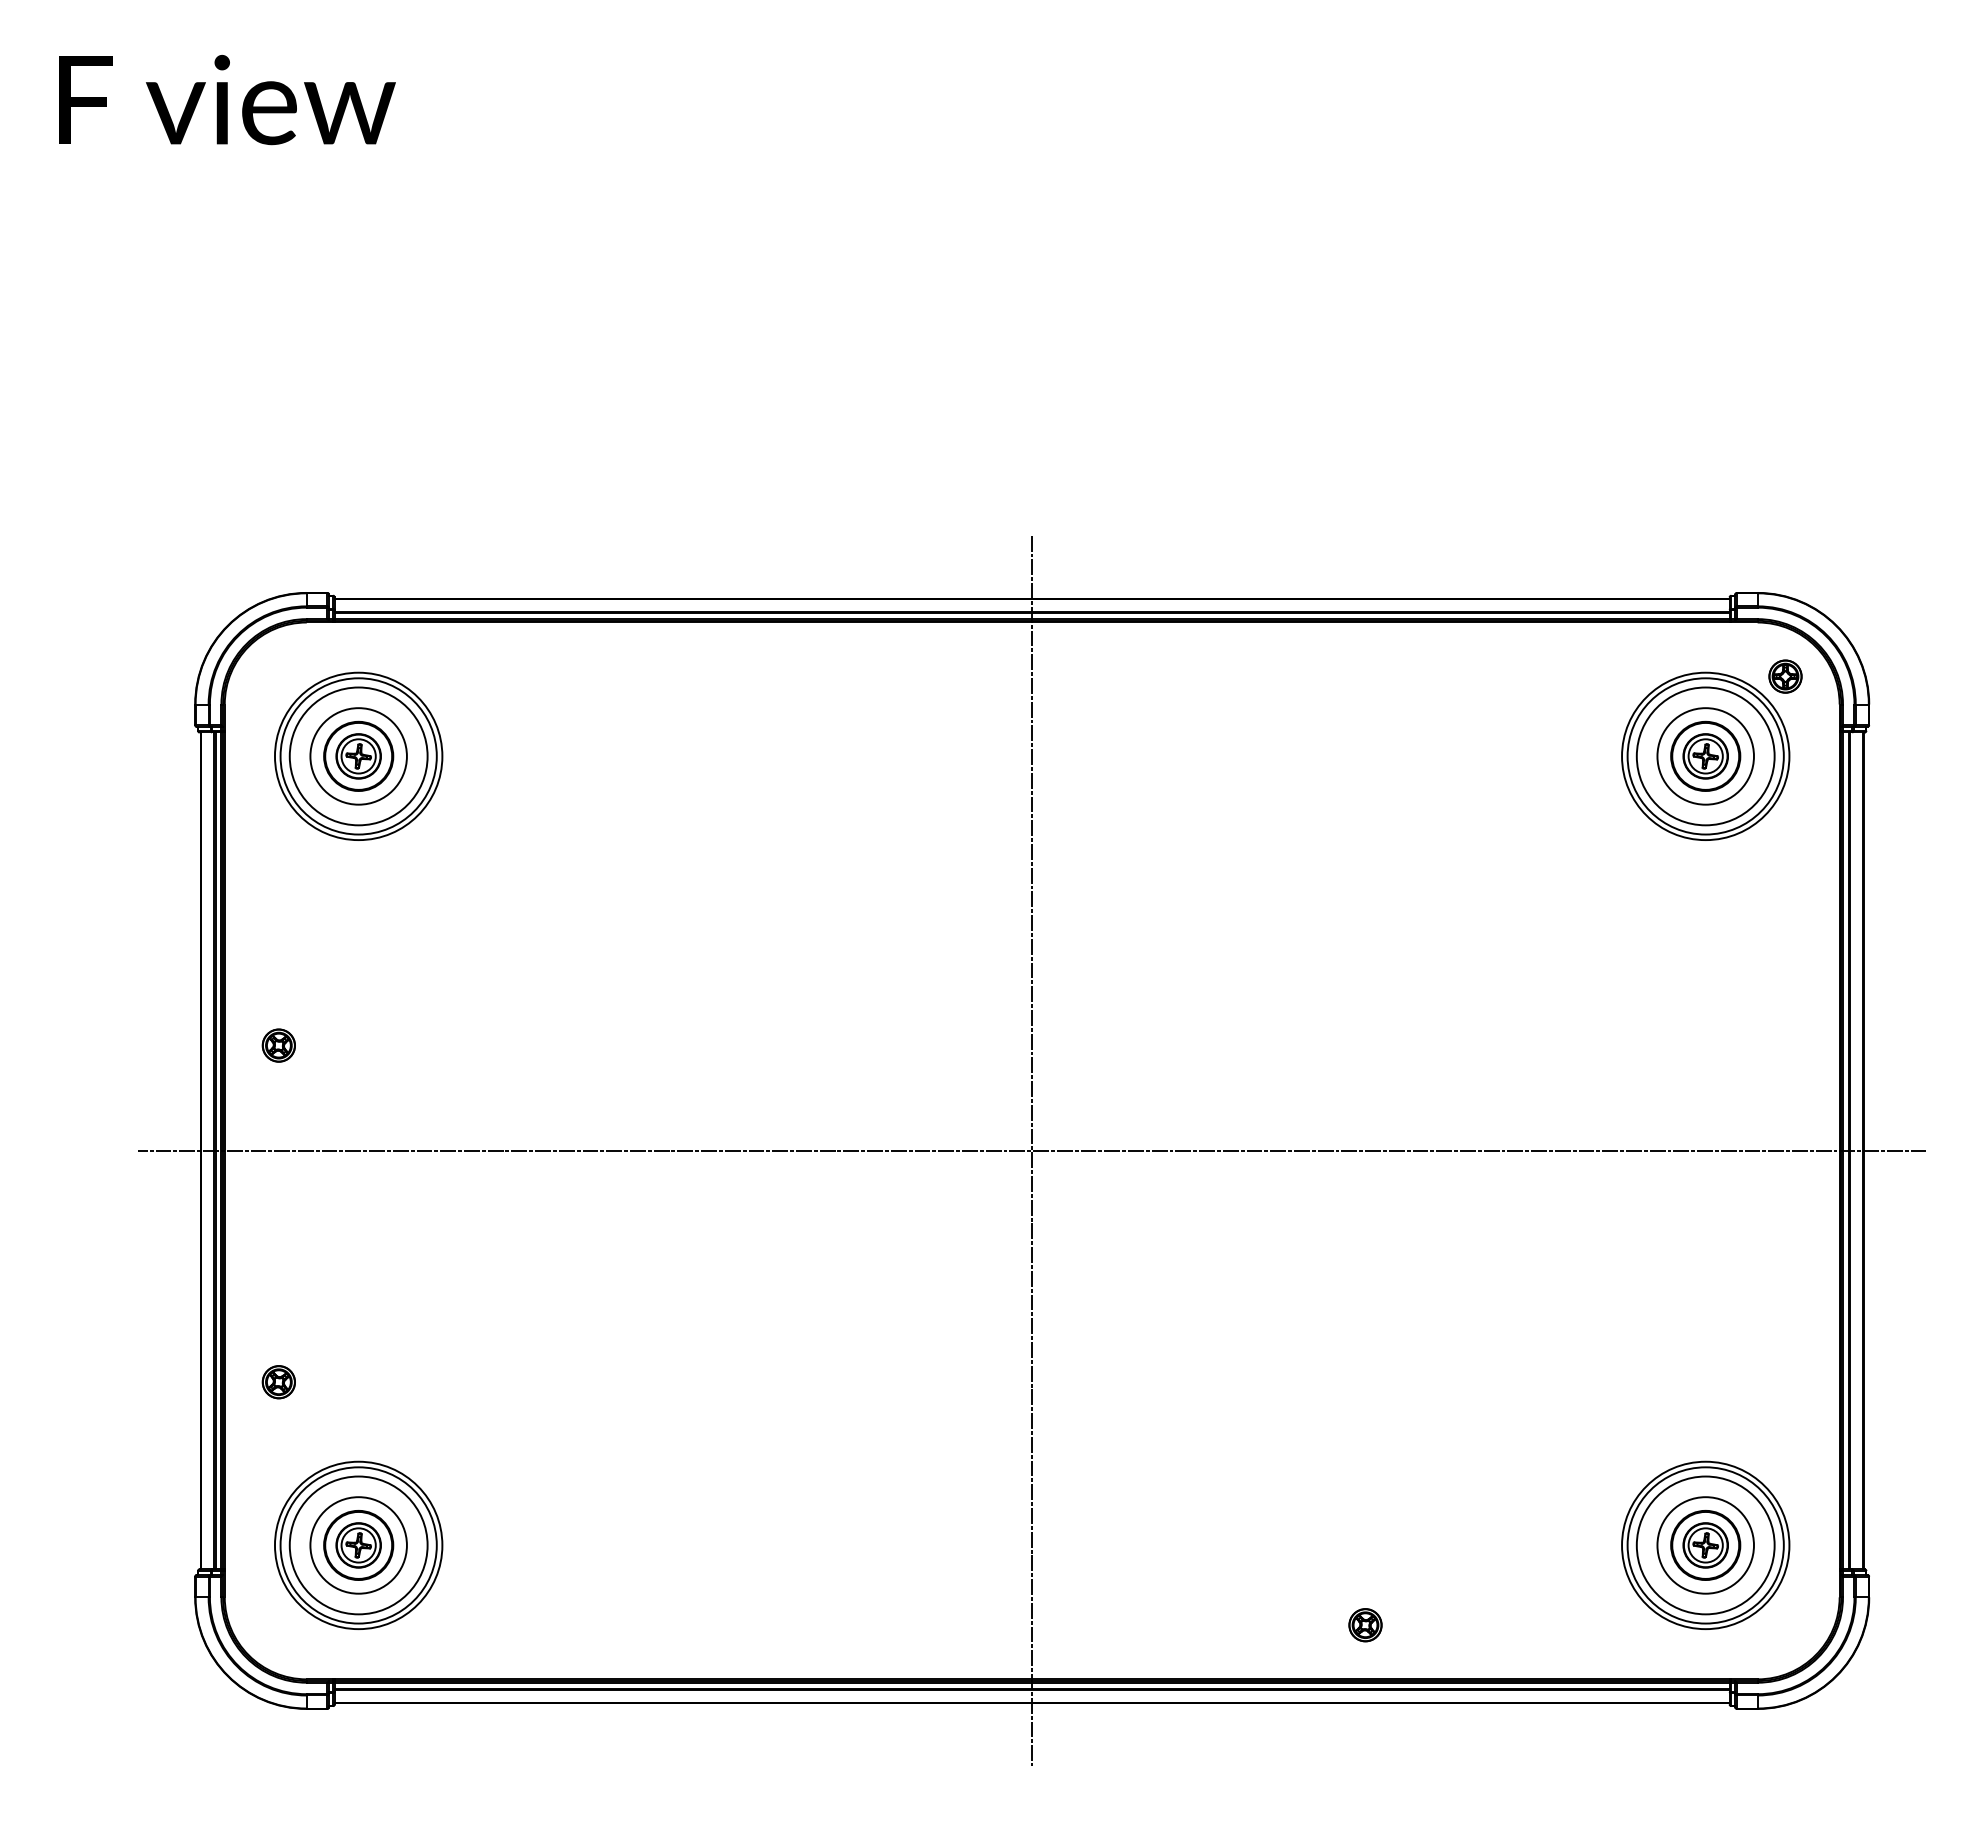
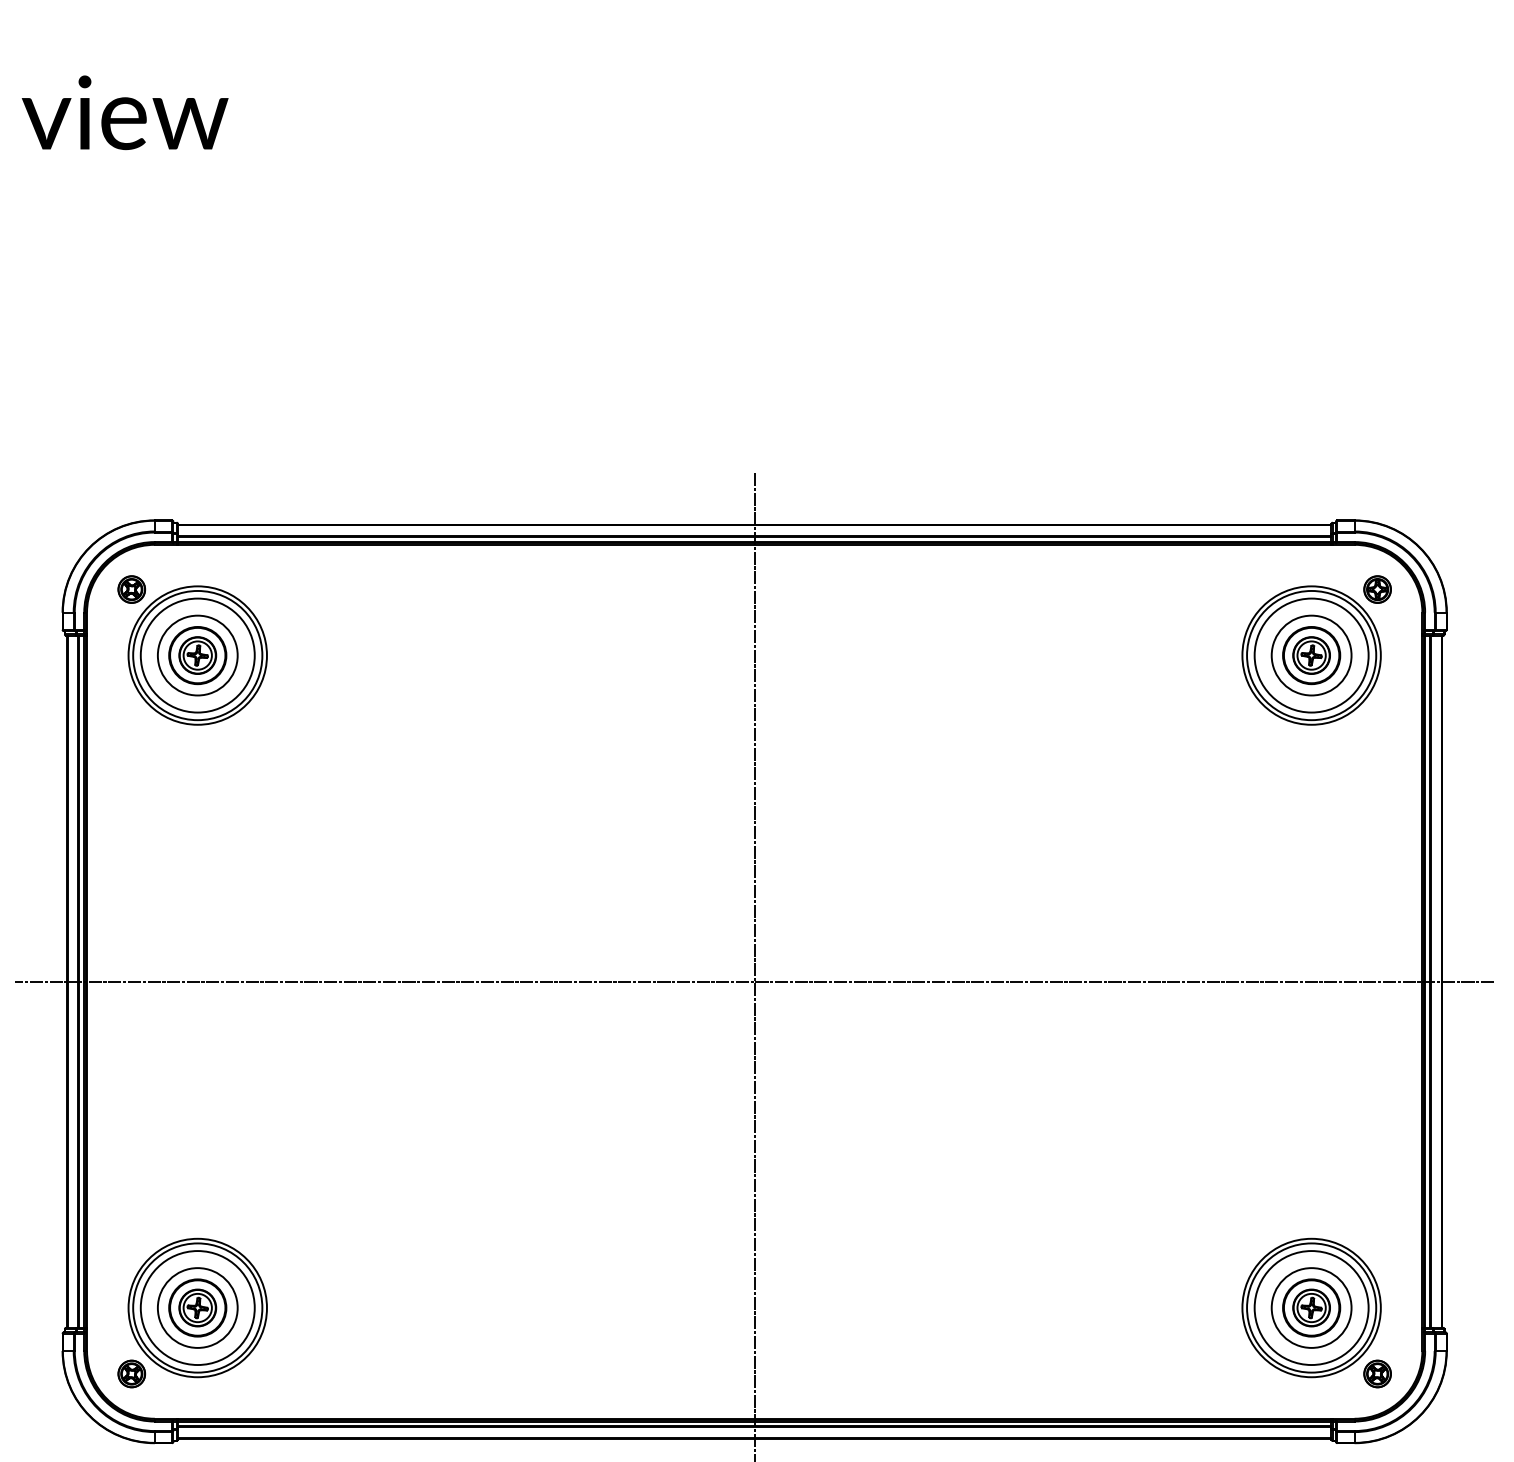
part: (278, 1045) -> (131, 589), moved
part: (278, 1382) -> (131, 1374), moved
part: (1365, 1625) -> (1377, 1374), moved

